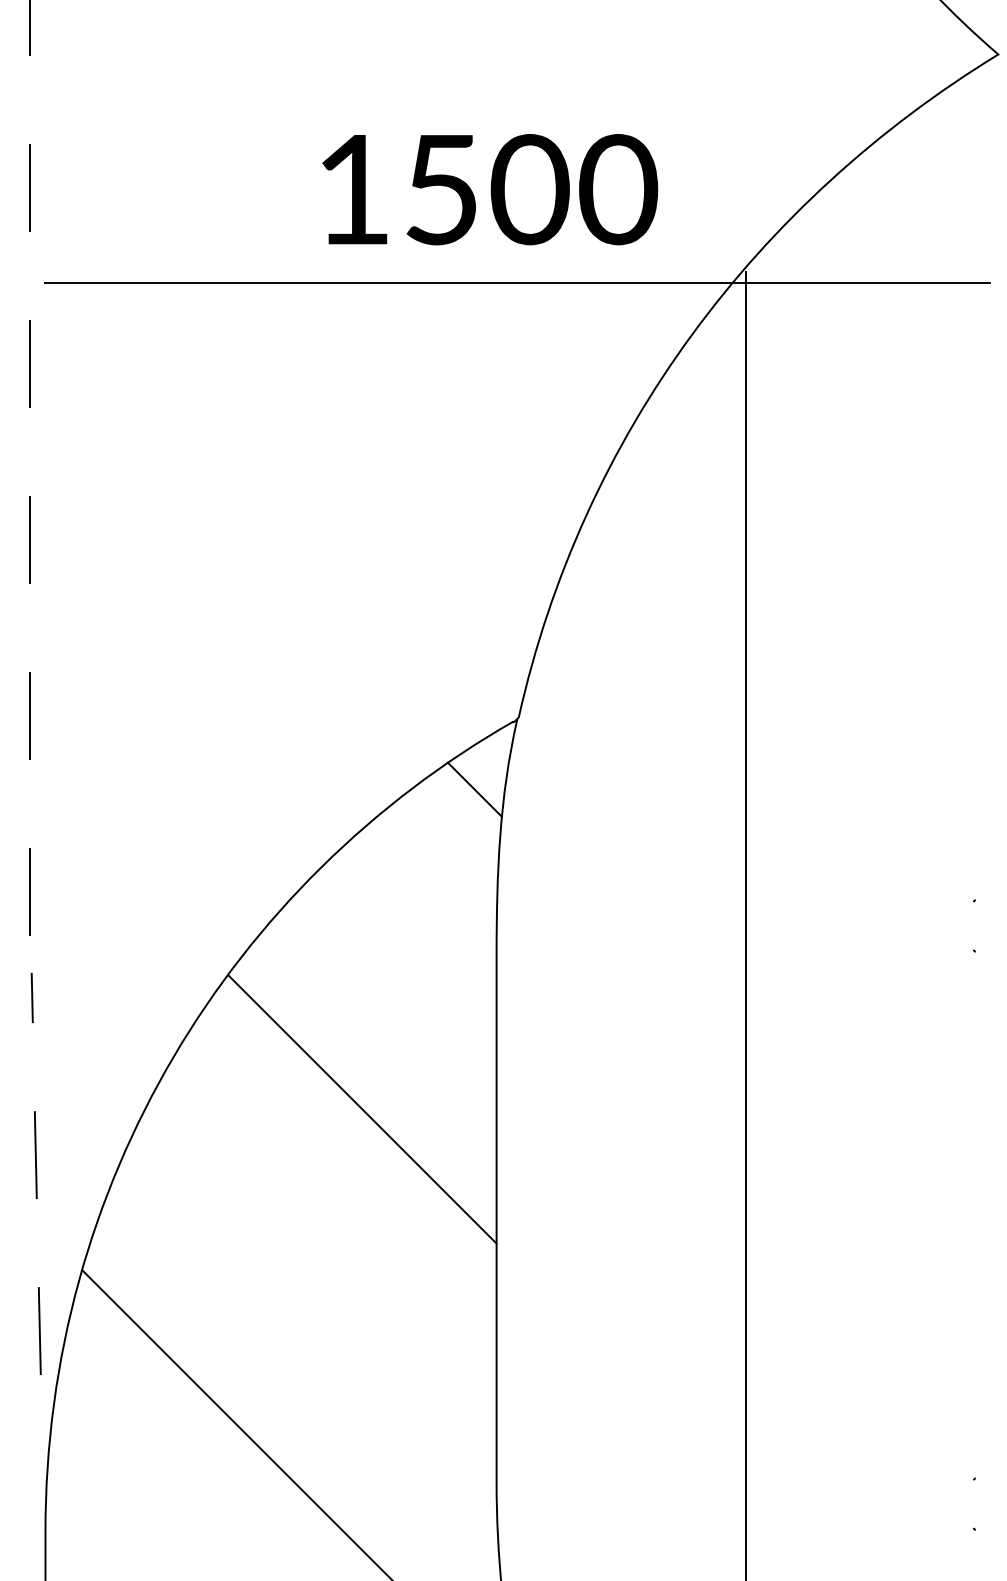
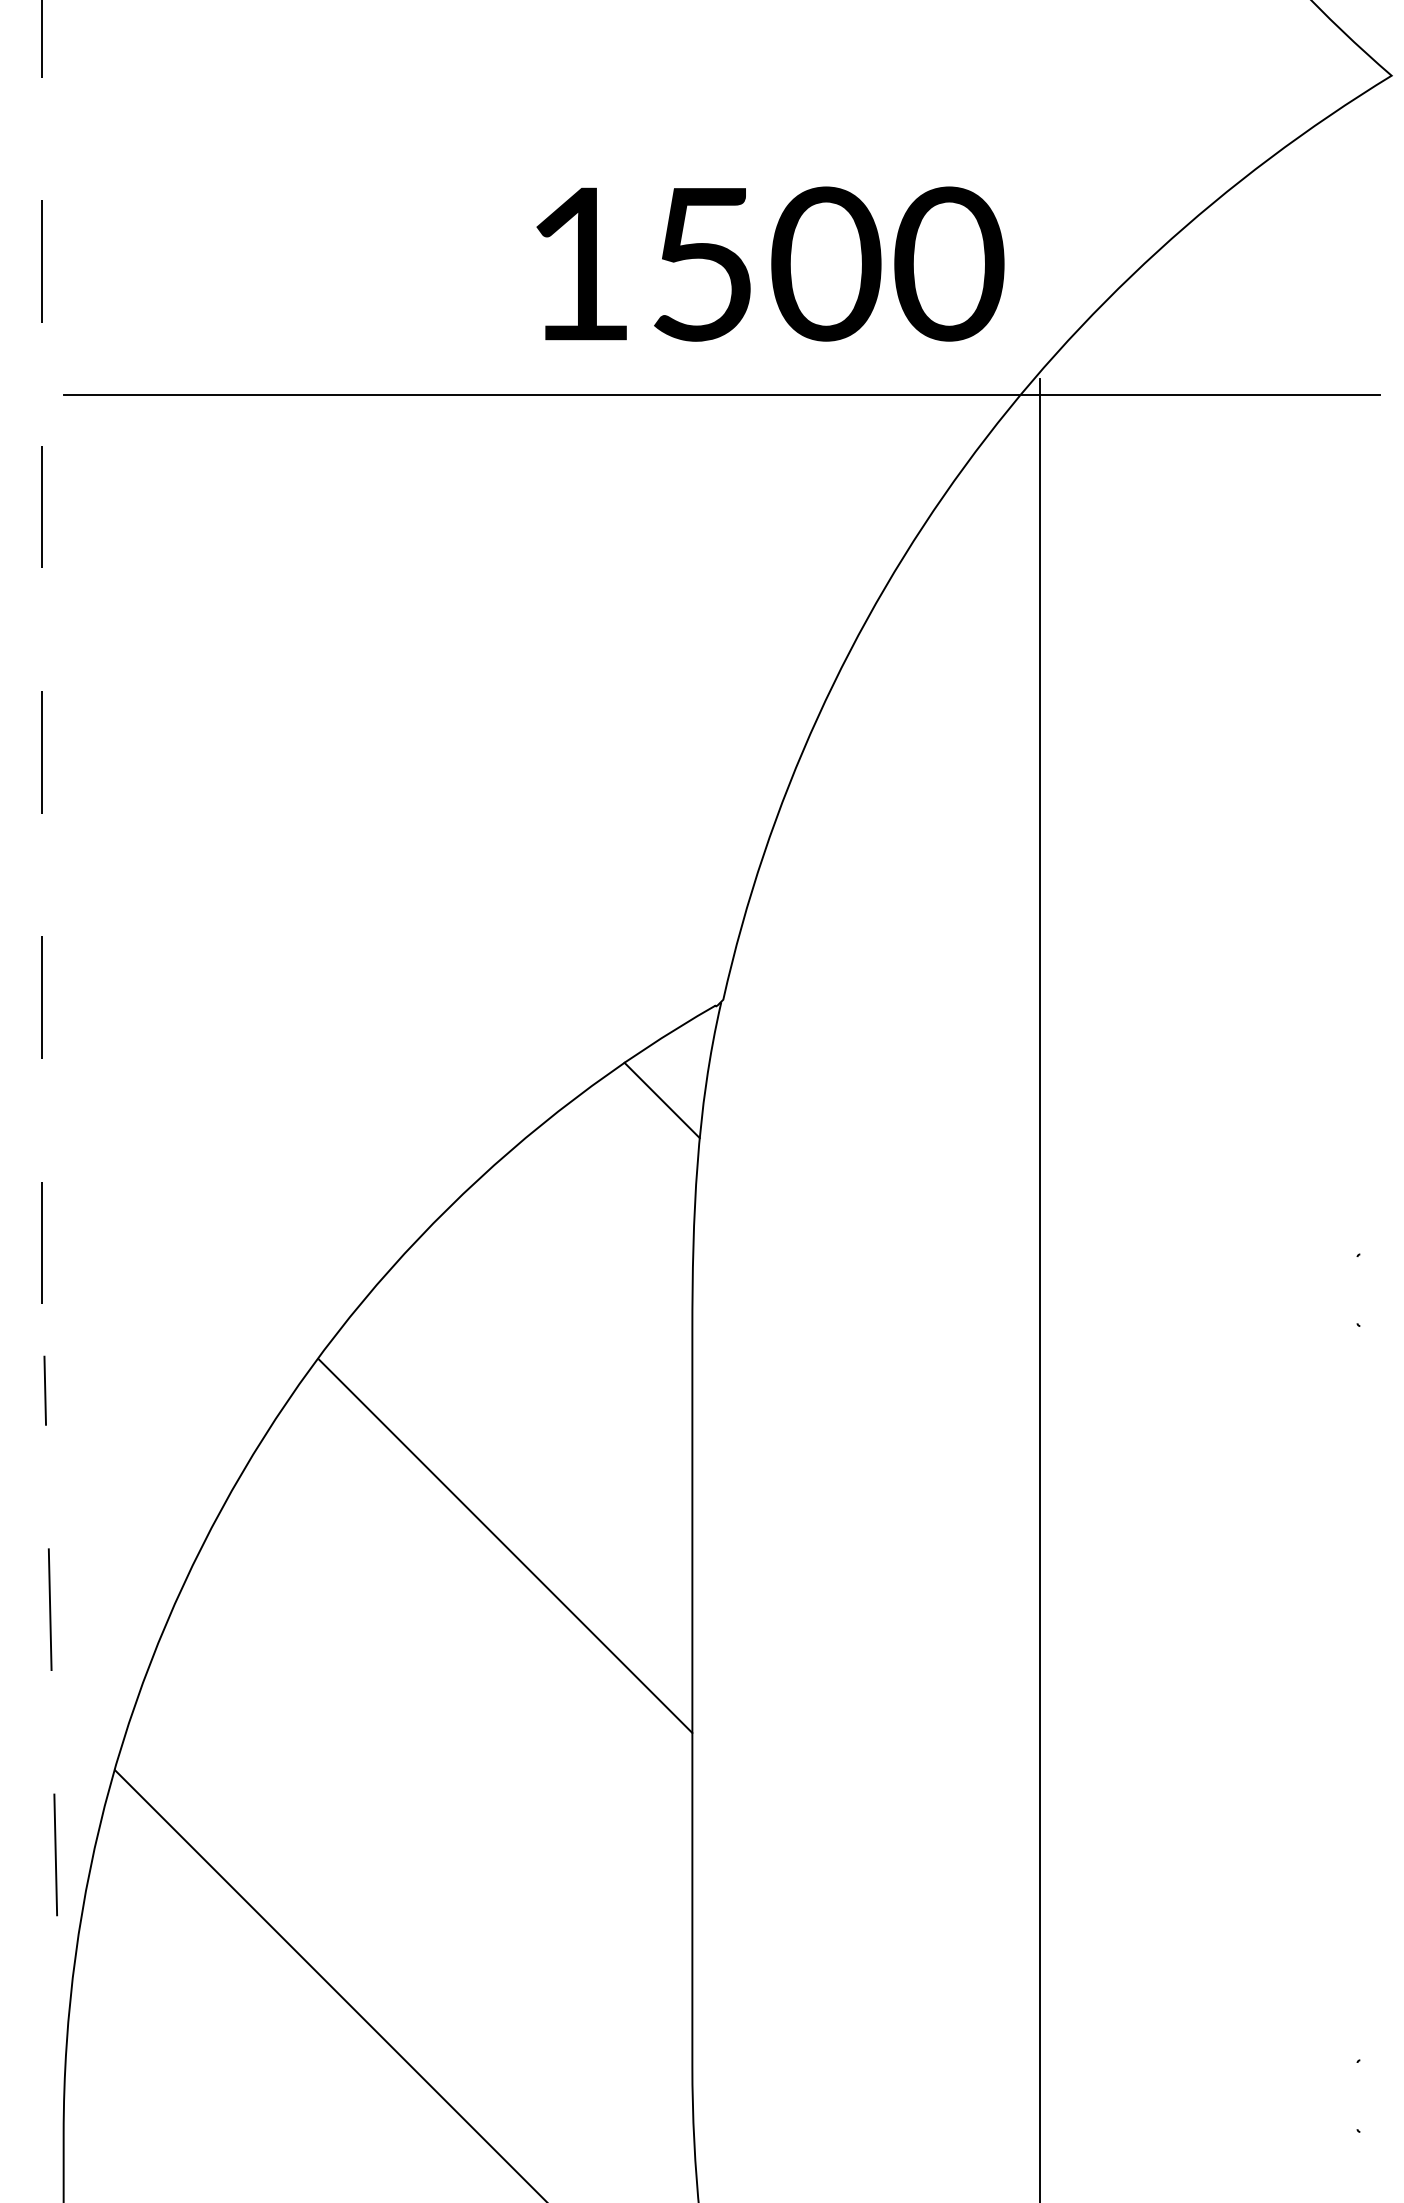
text: (490, 189) -> (770, 263), moved

